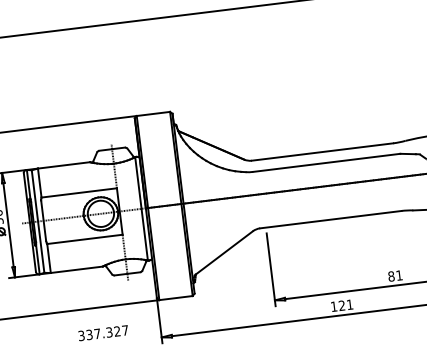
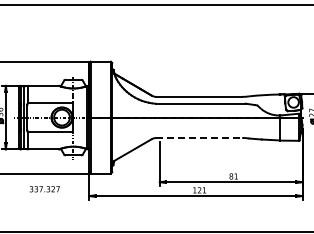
line: (331, 220) -> (199, 138), solid -> dashed
text: (103, 333) -> (44, 189), moved

